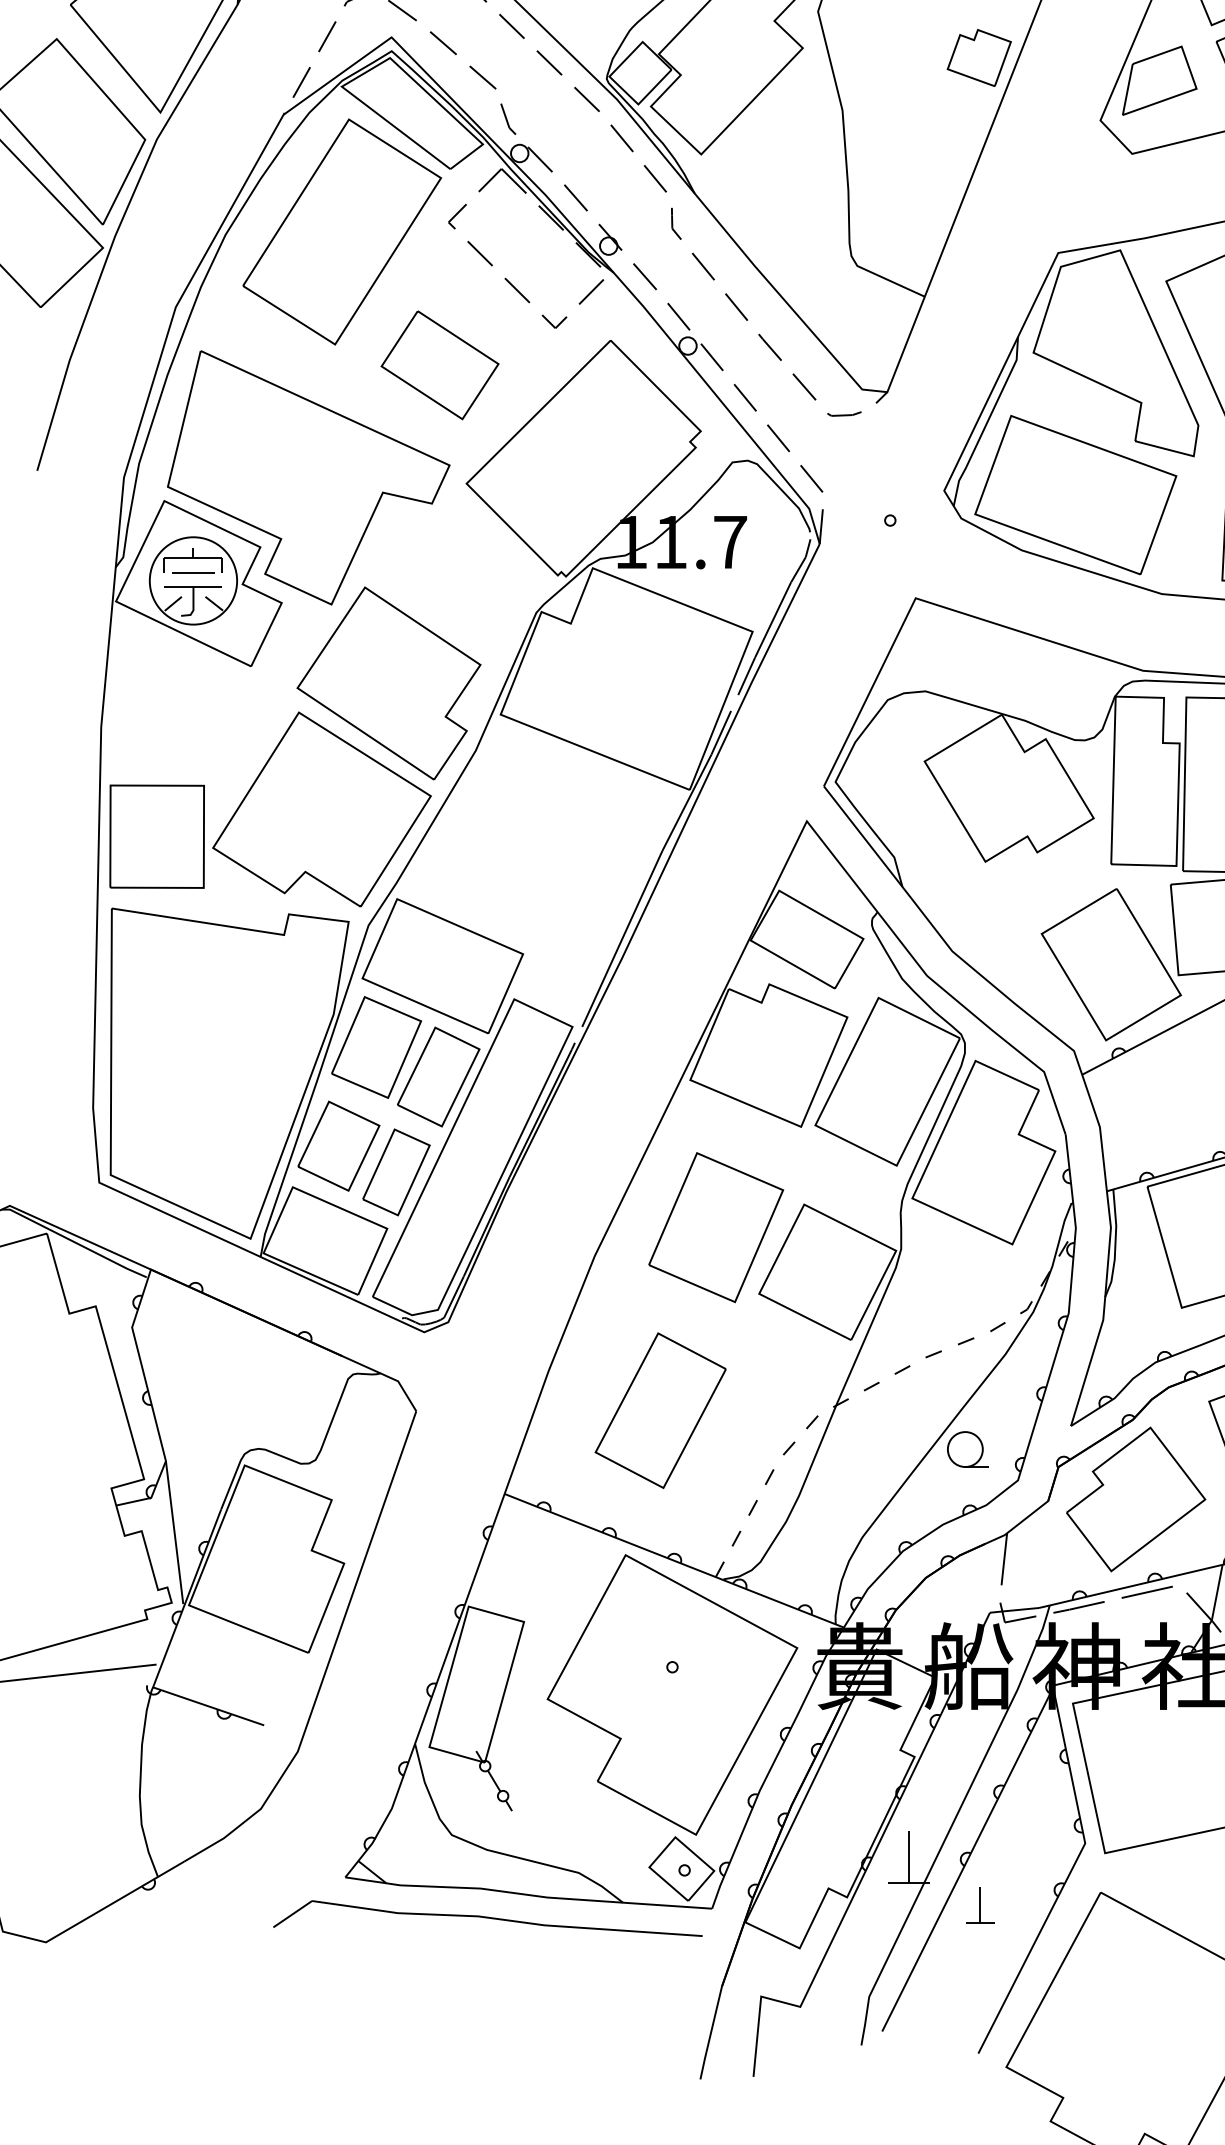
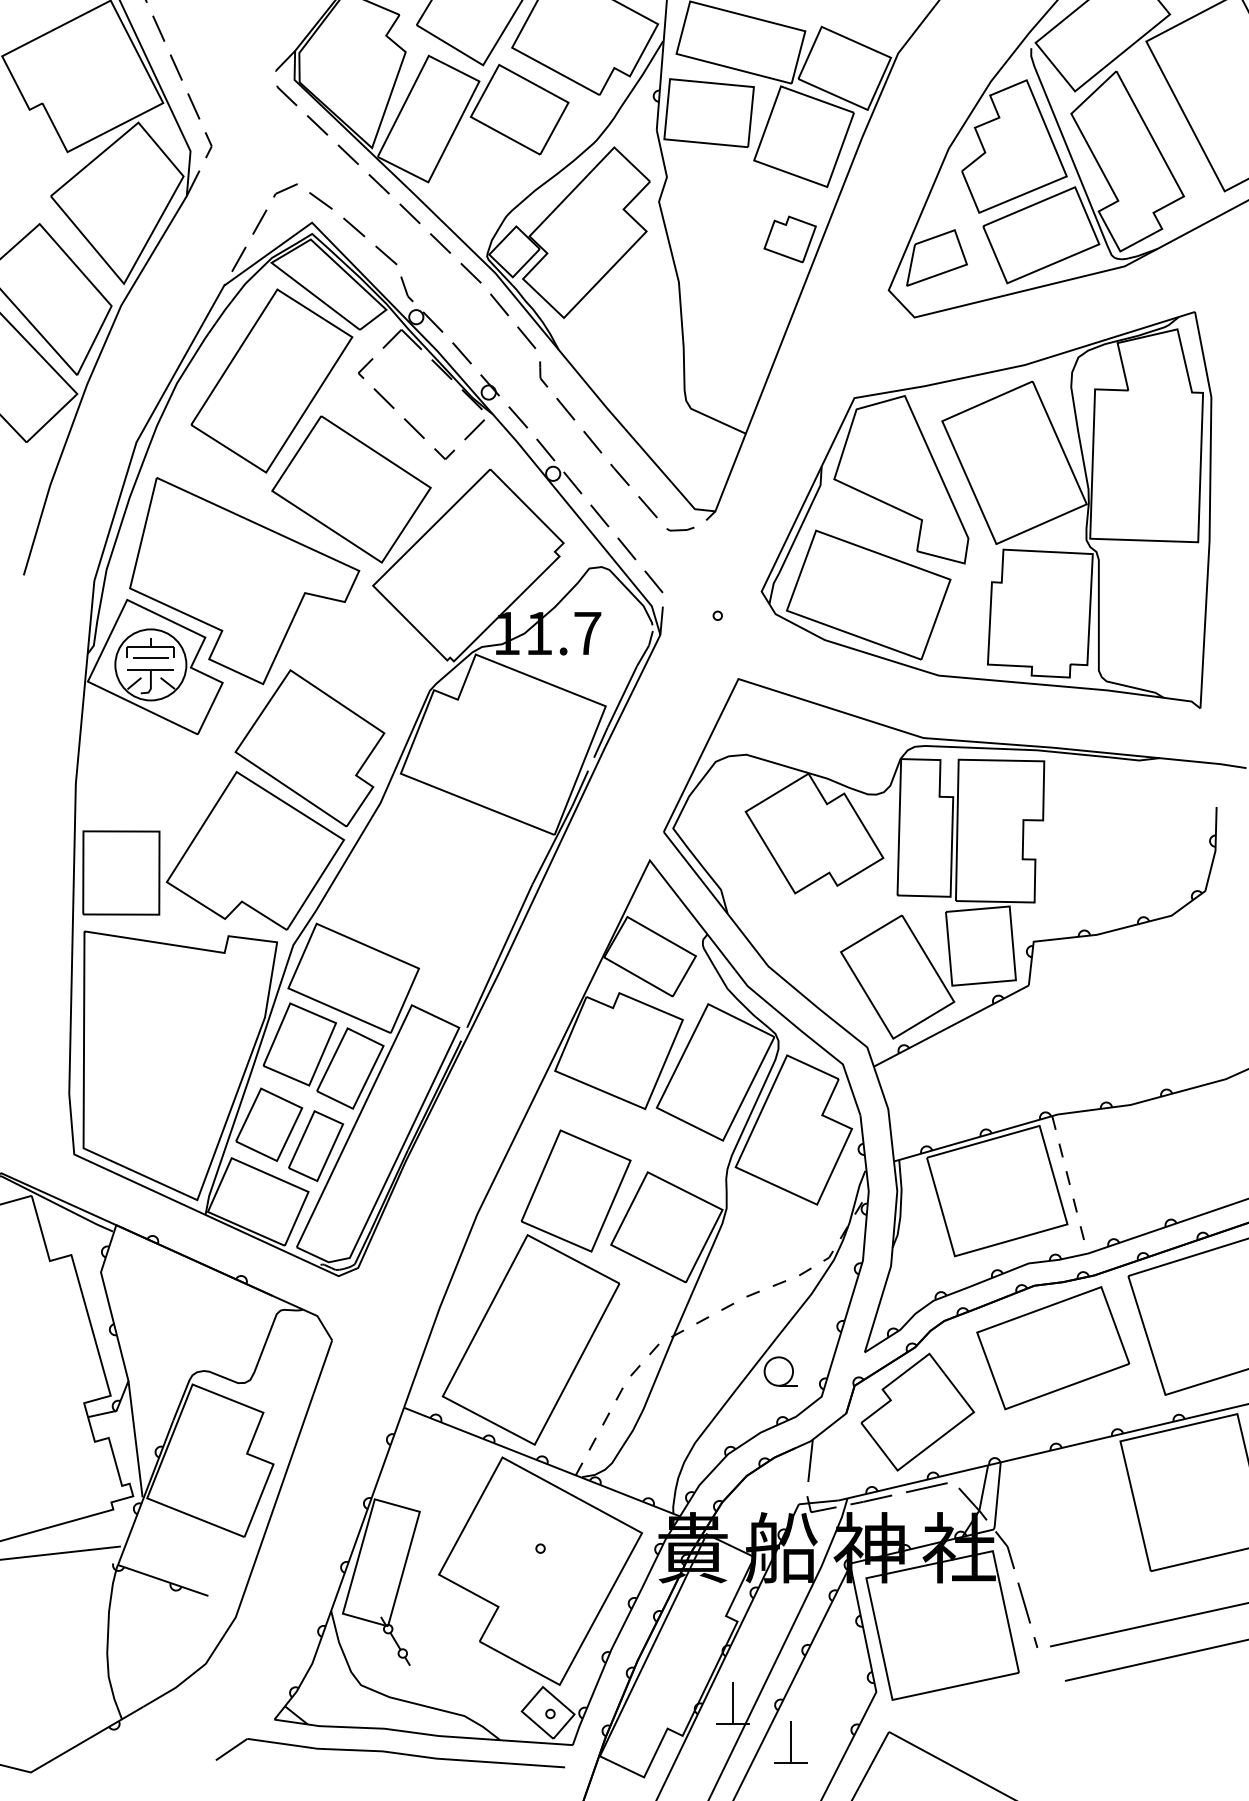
part: (440, 365) -> (351, 489), size x1.67
part: (660, 1410) -> (530, 1339), size x1.67
part: (979, 1905) -> (790, 1742), size x1.43

